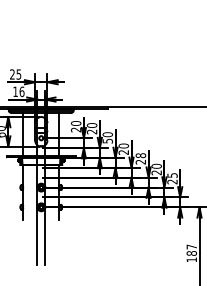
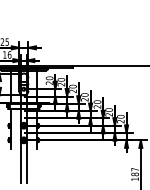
text: (107, 140) -> (72, 90), 50 -> 20
text: (140, 155) -> (97, 102), 28 -> 20
text: (172, 175) -> (120, 116), 25 -> 20

